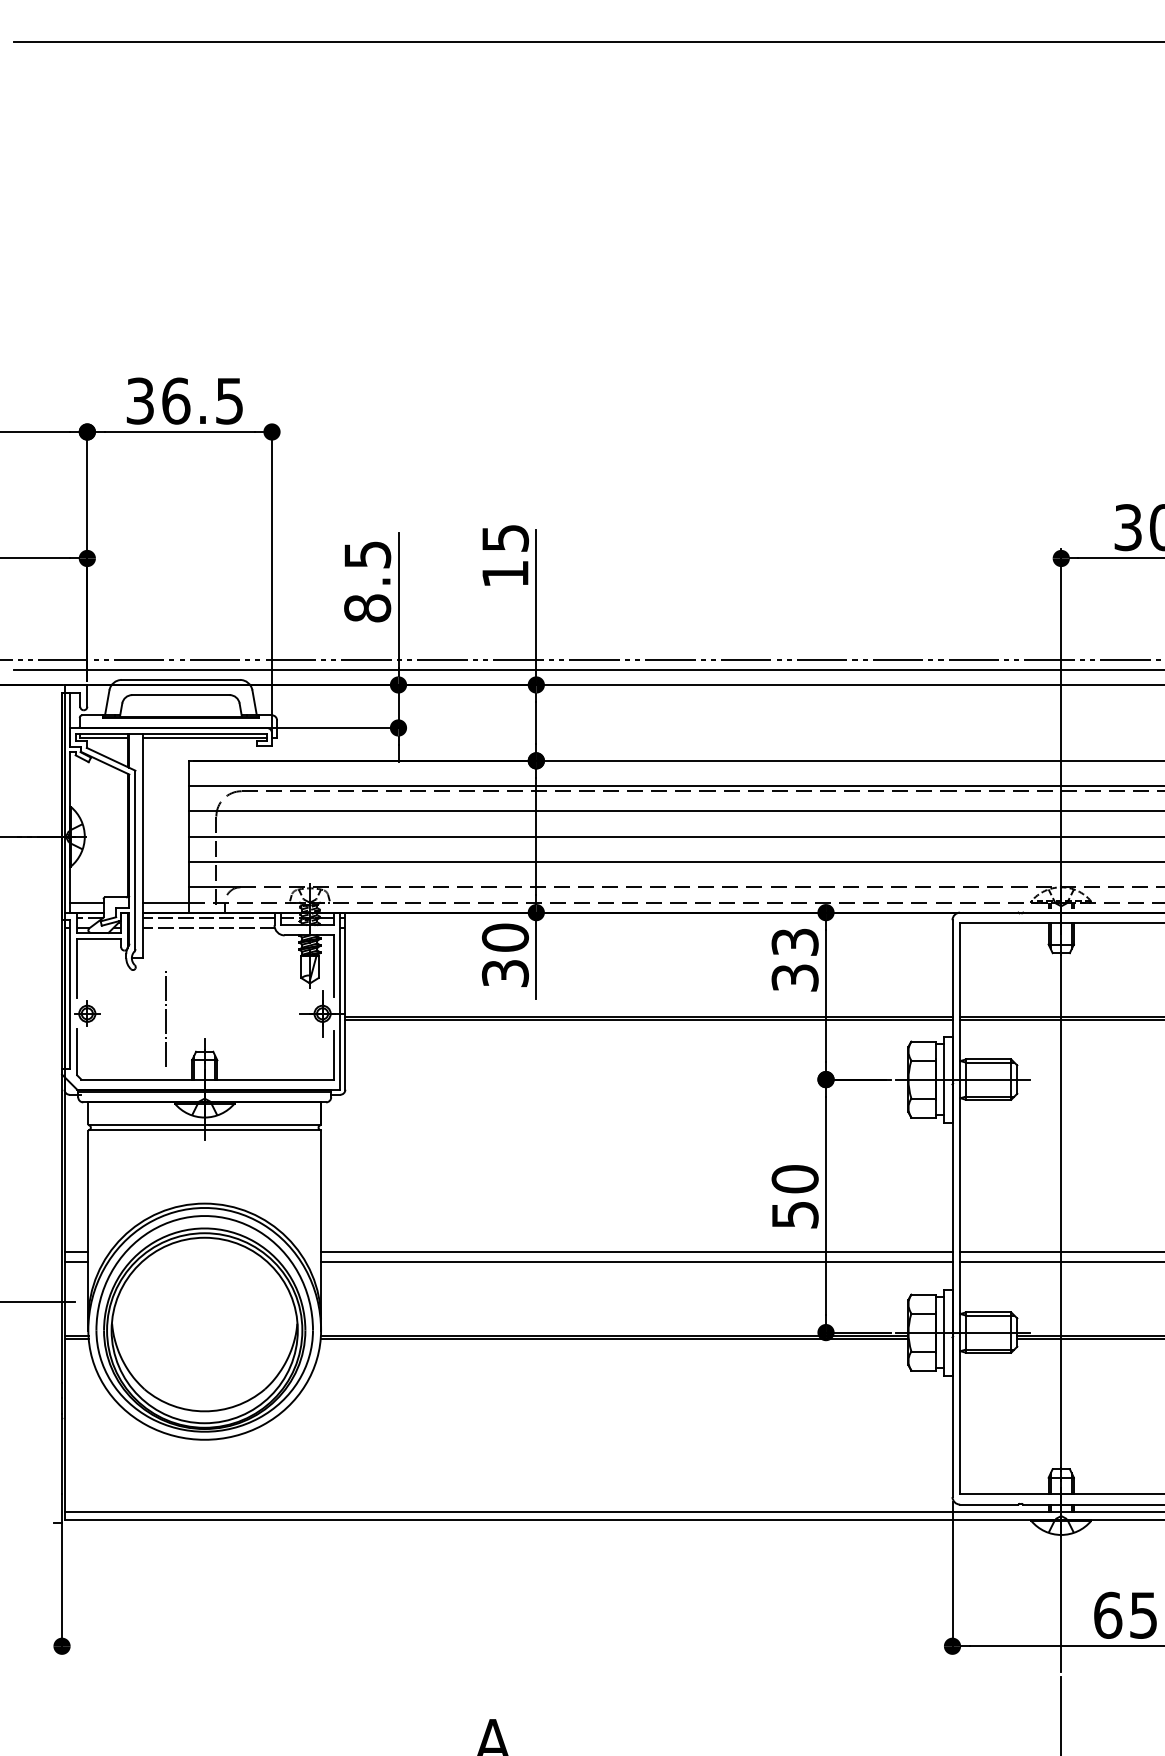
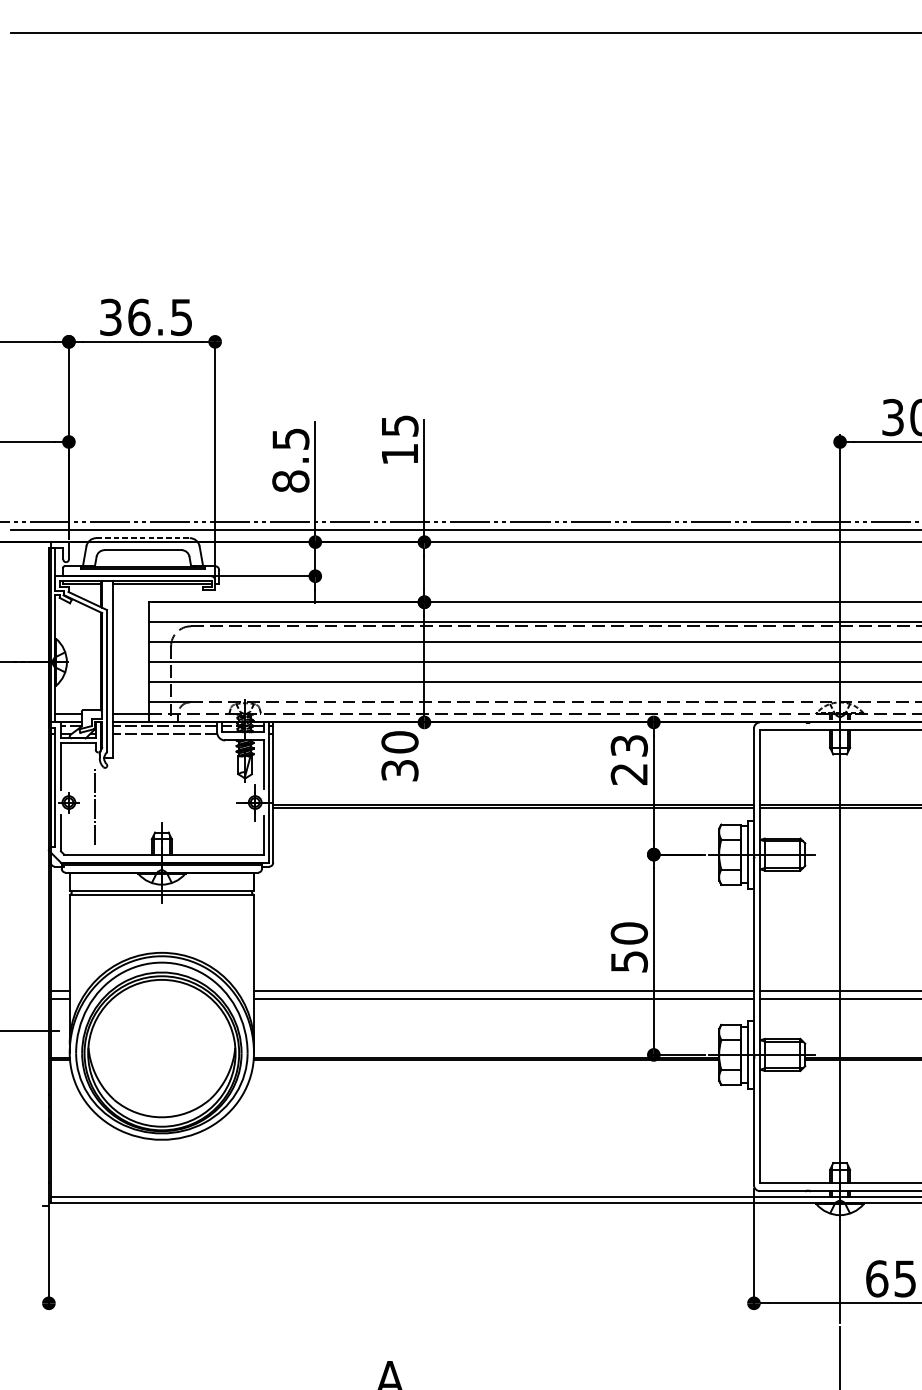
line: (181, 679) -> (143, 537), solid -> dashed
line: (536, 955) -> (424, 756), removed
text: (794, 977) -> (628, 773), 33 -> 23
line: (165, 1018) -> (95, 806), moved

